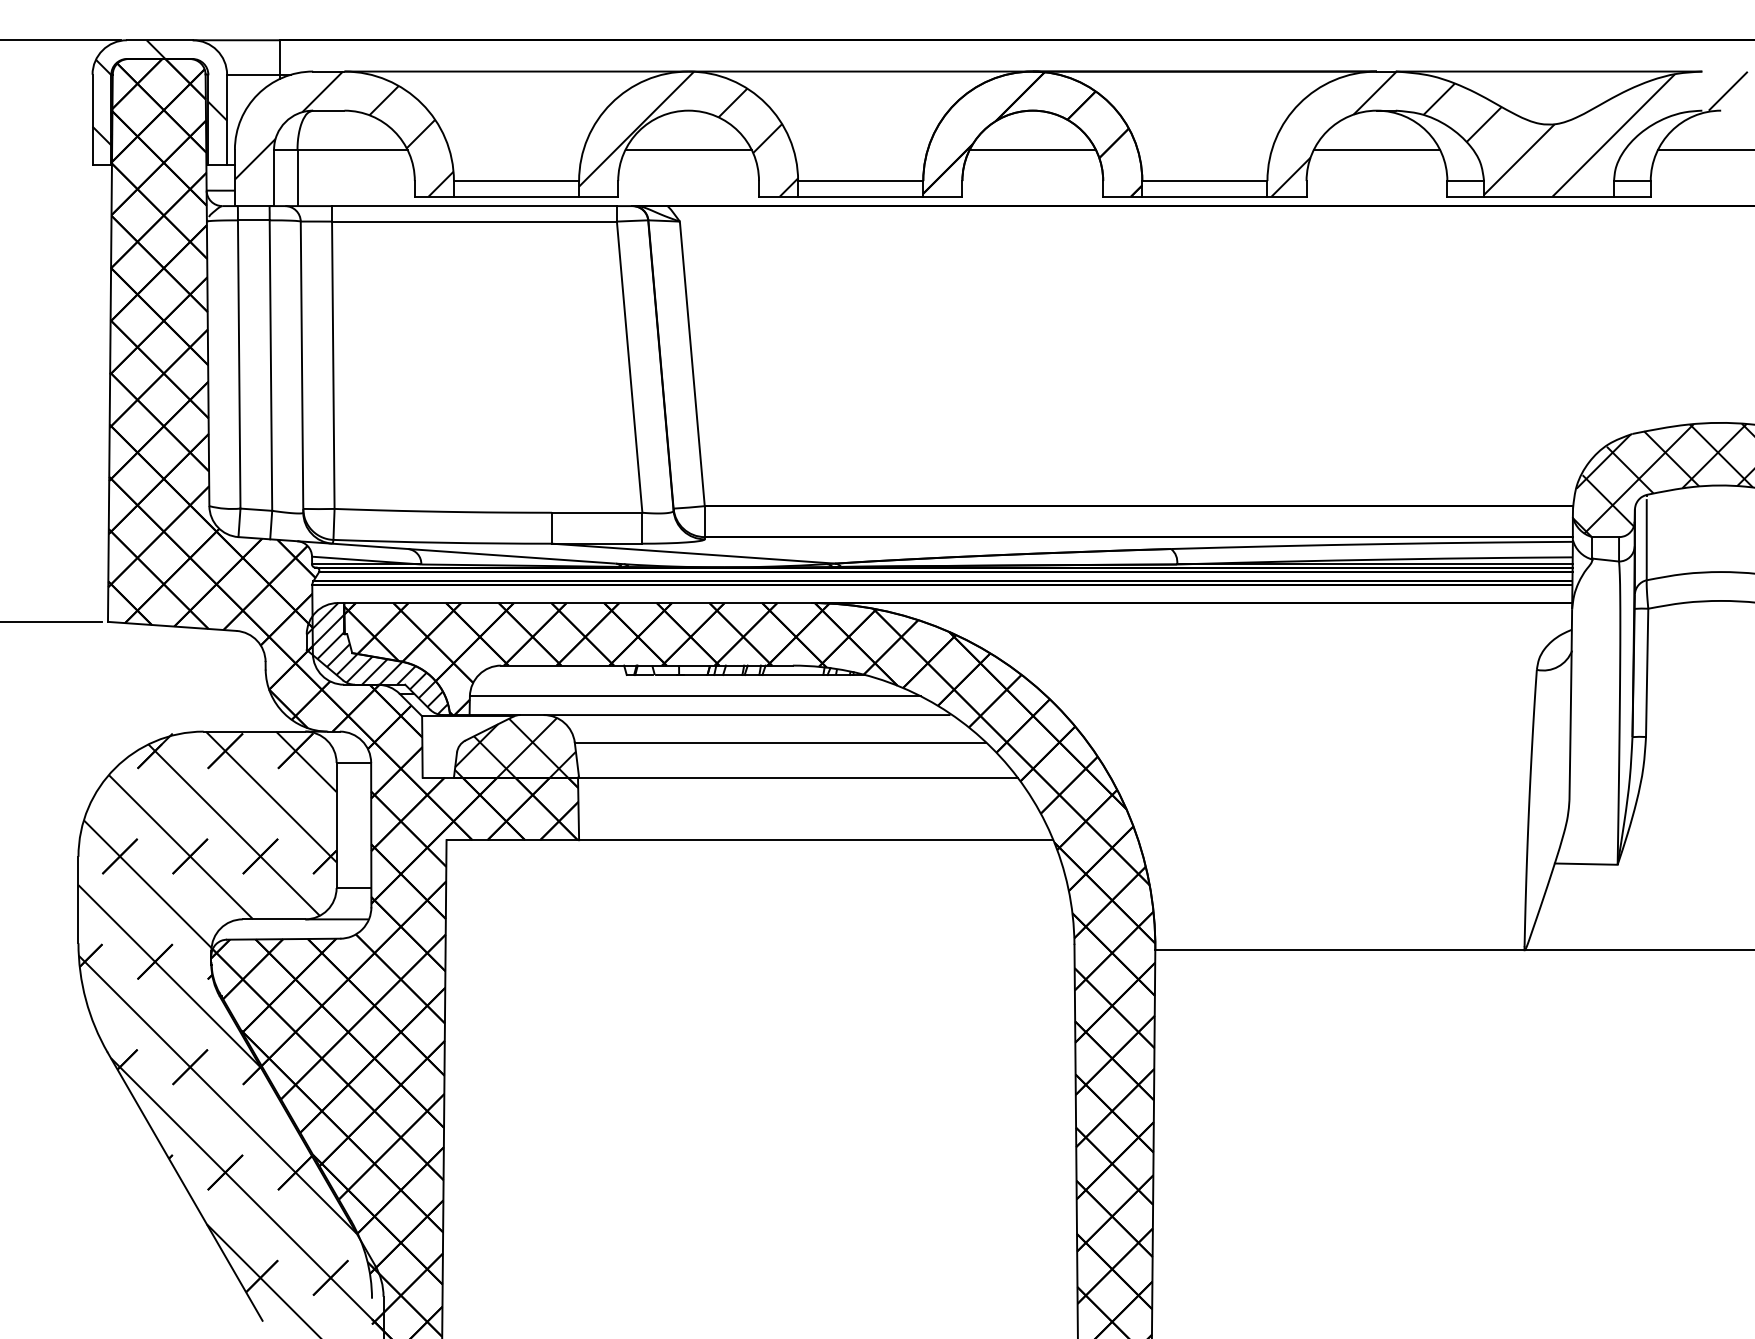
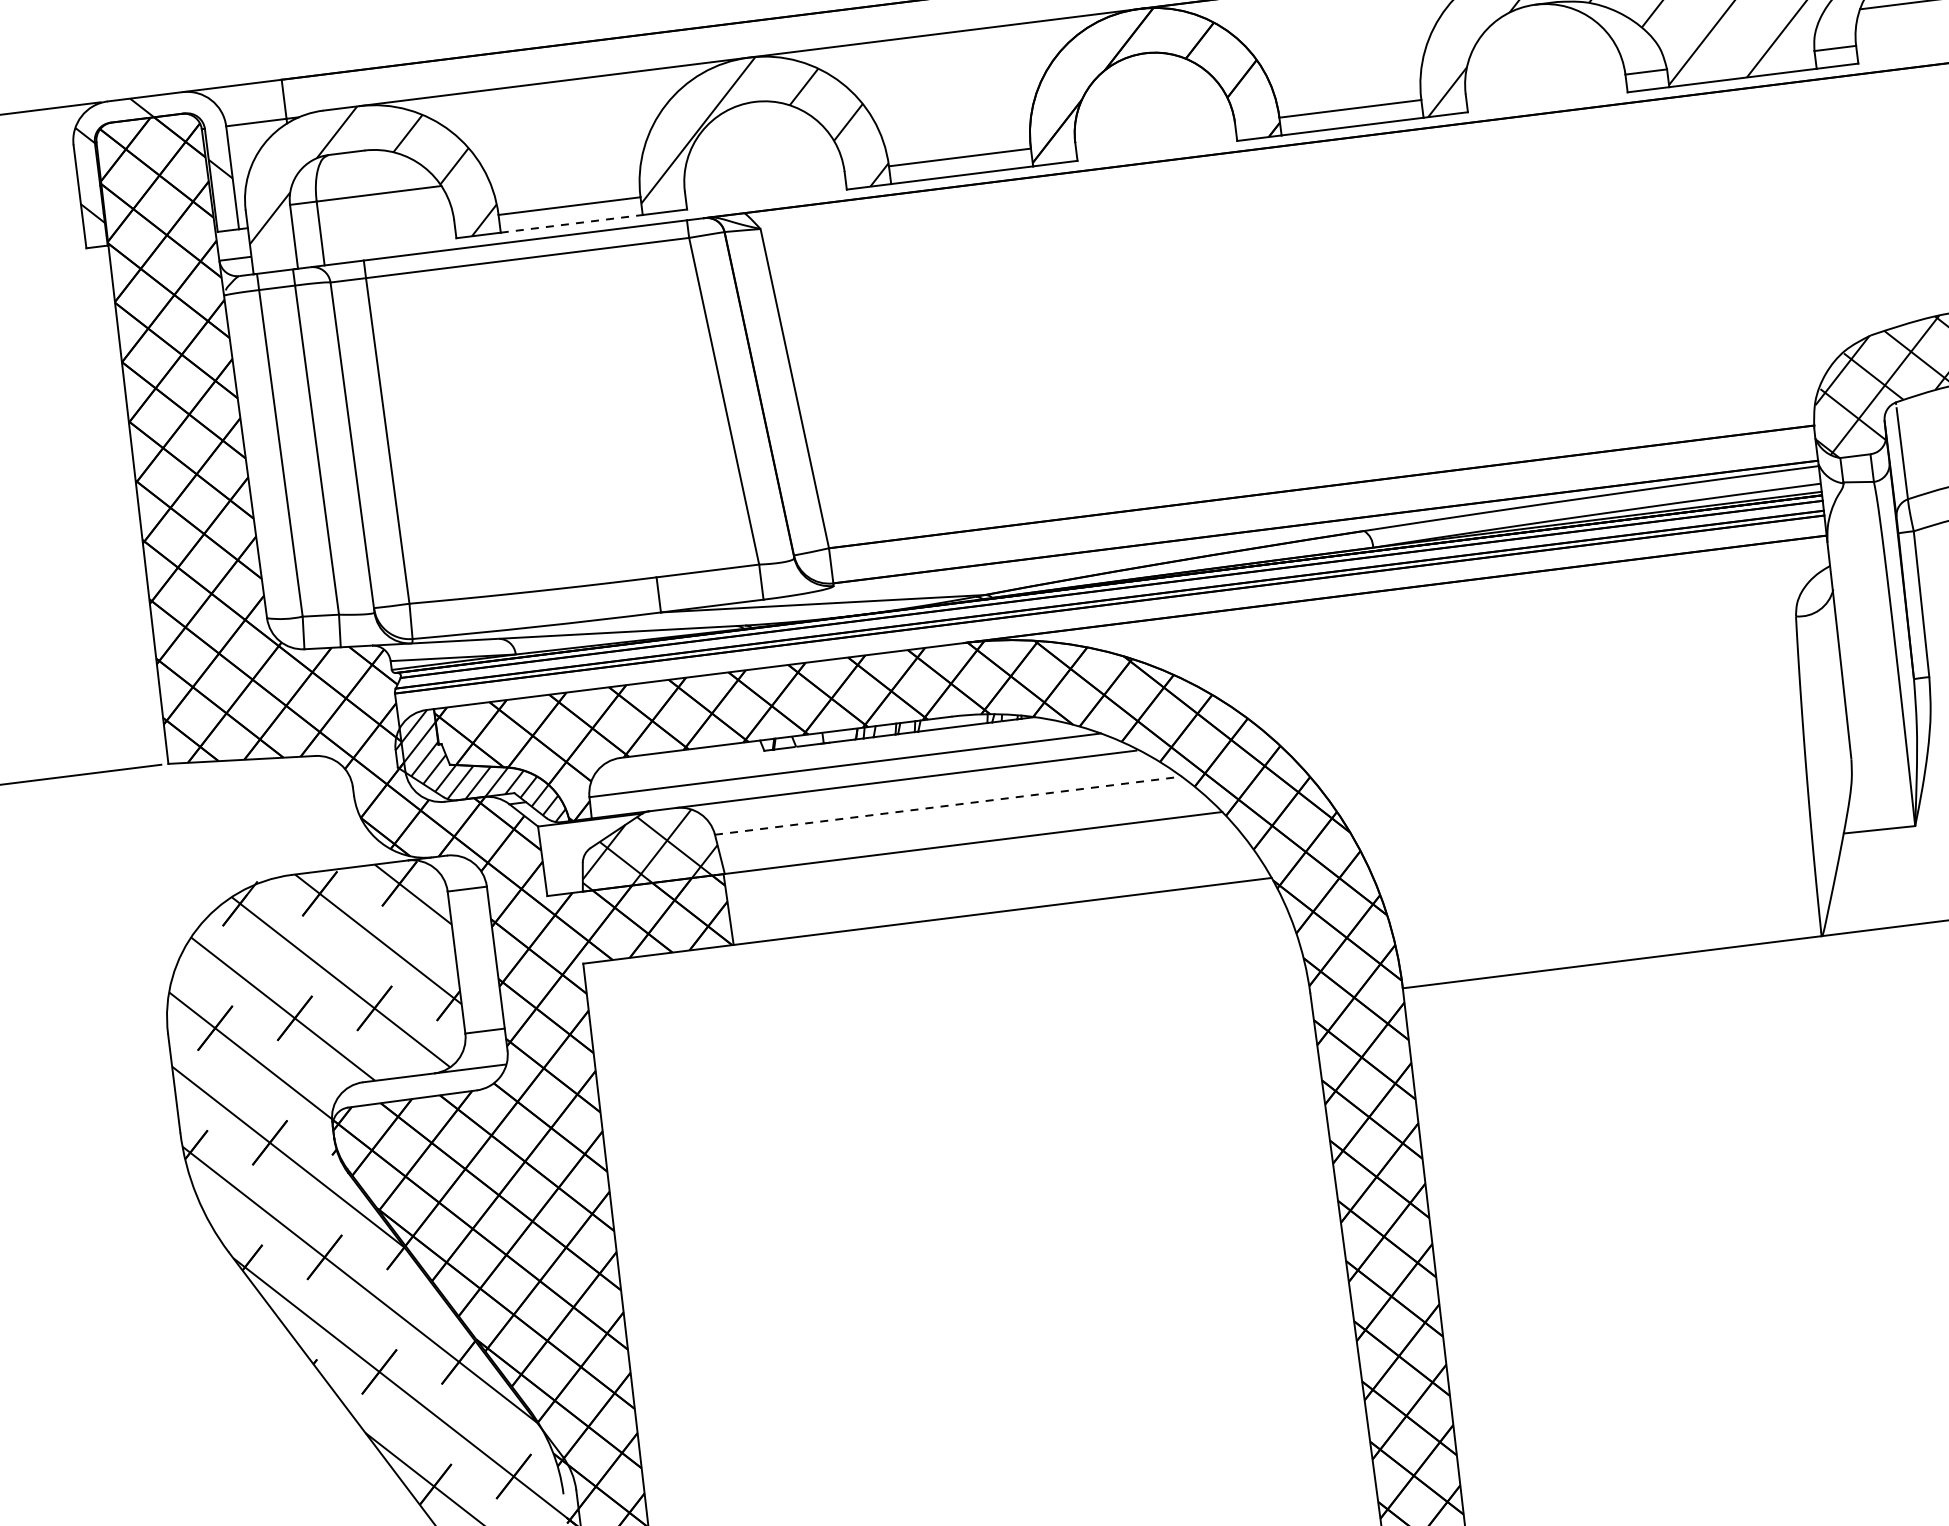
line: (688, 149) -> (760, 146), removed
line: (1032, 149) -> (1150, 97), removed
line: (1376, 149) -> (1540, 48), removed
line: (516, 196) -> (571, 223), solid -> dashed
line: (780, 742) -> (948, 805), solid -> dashed

